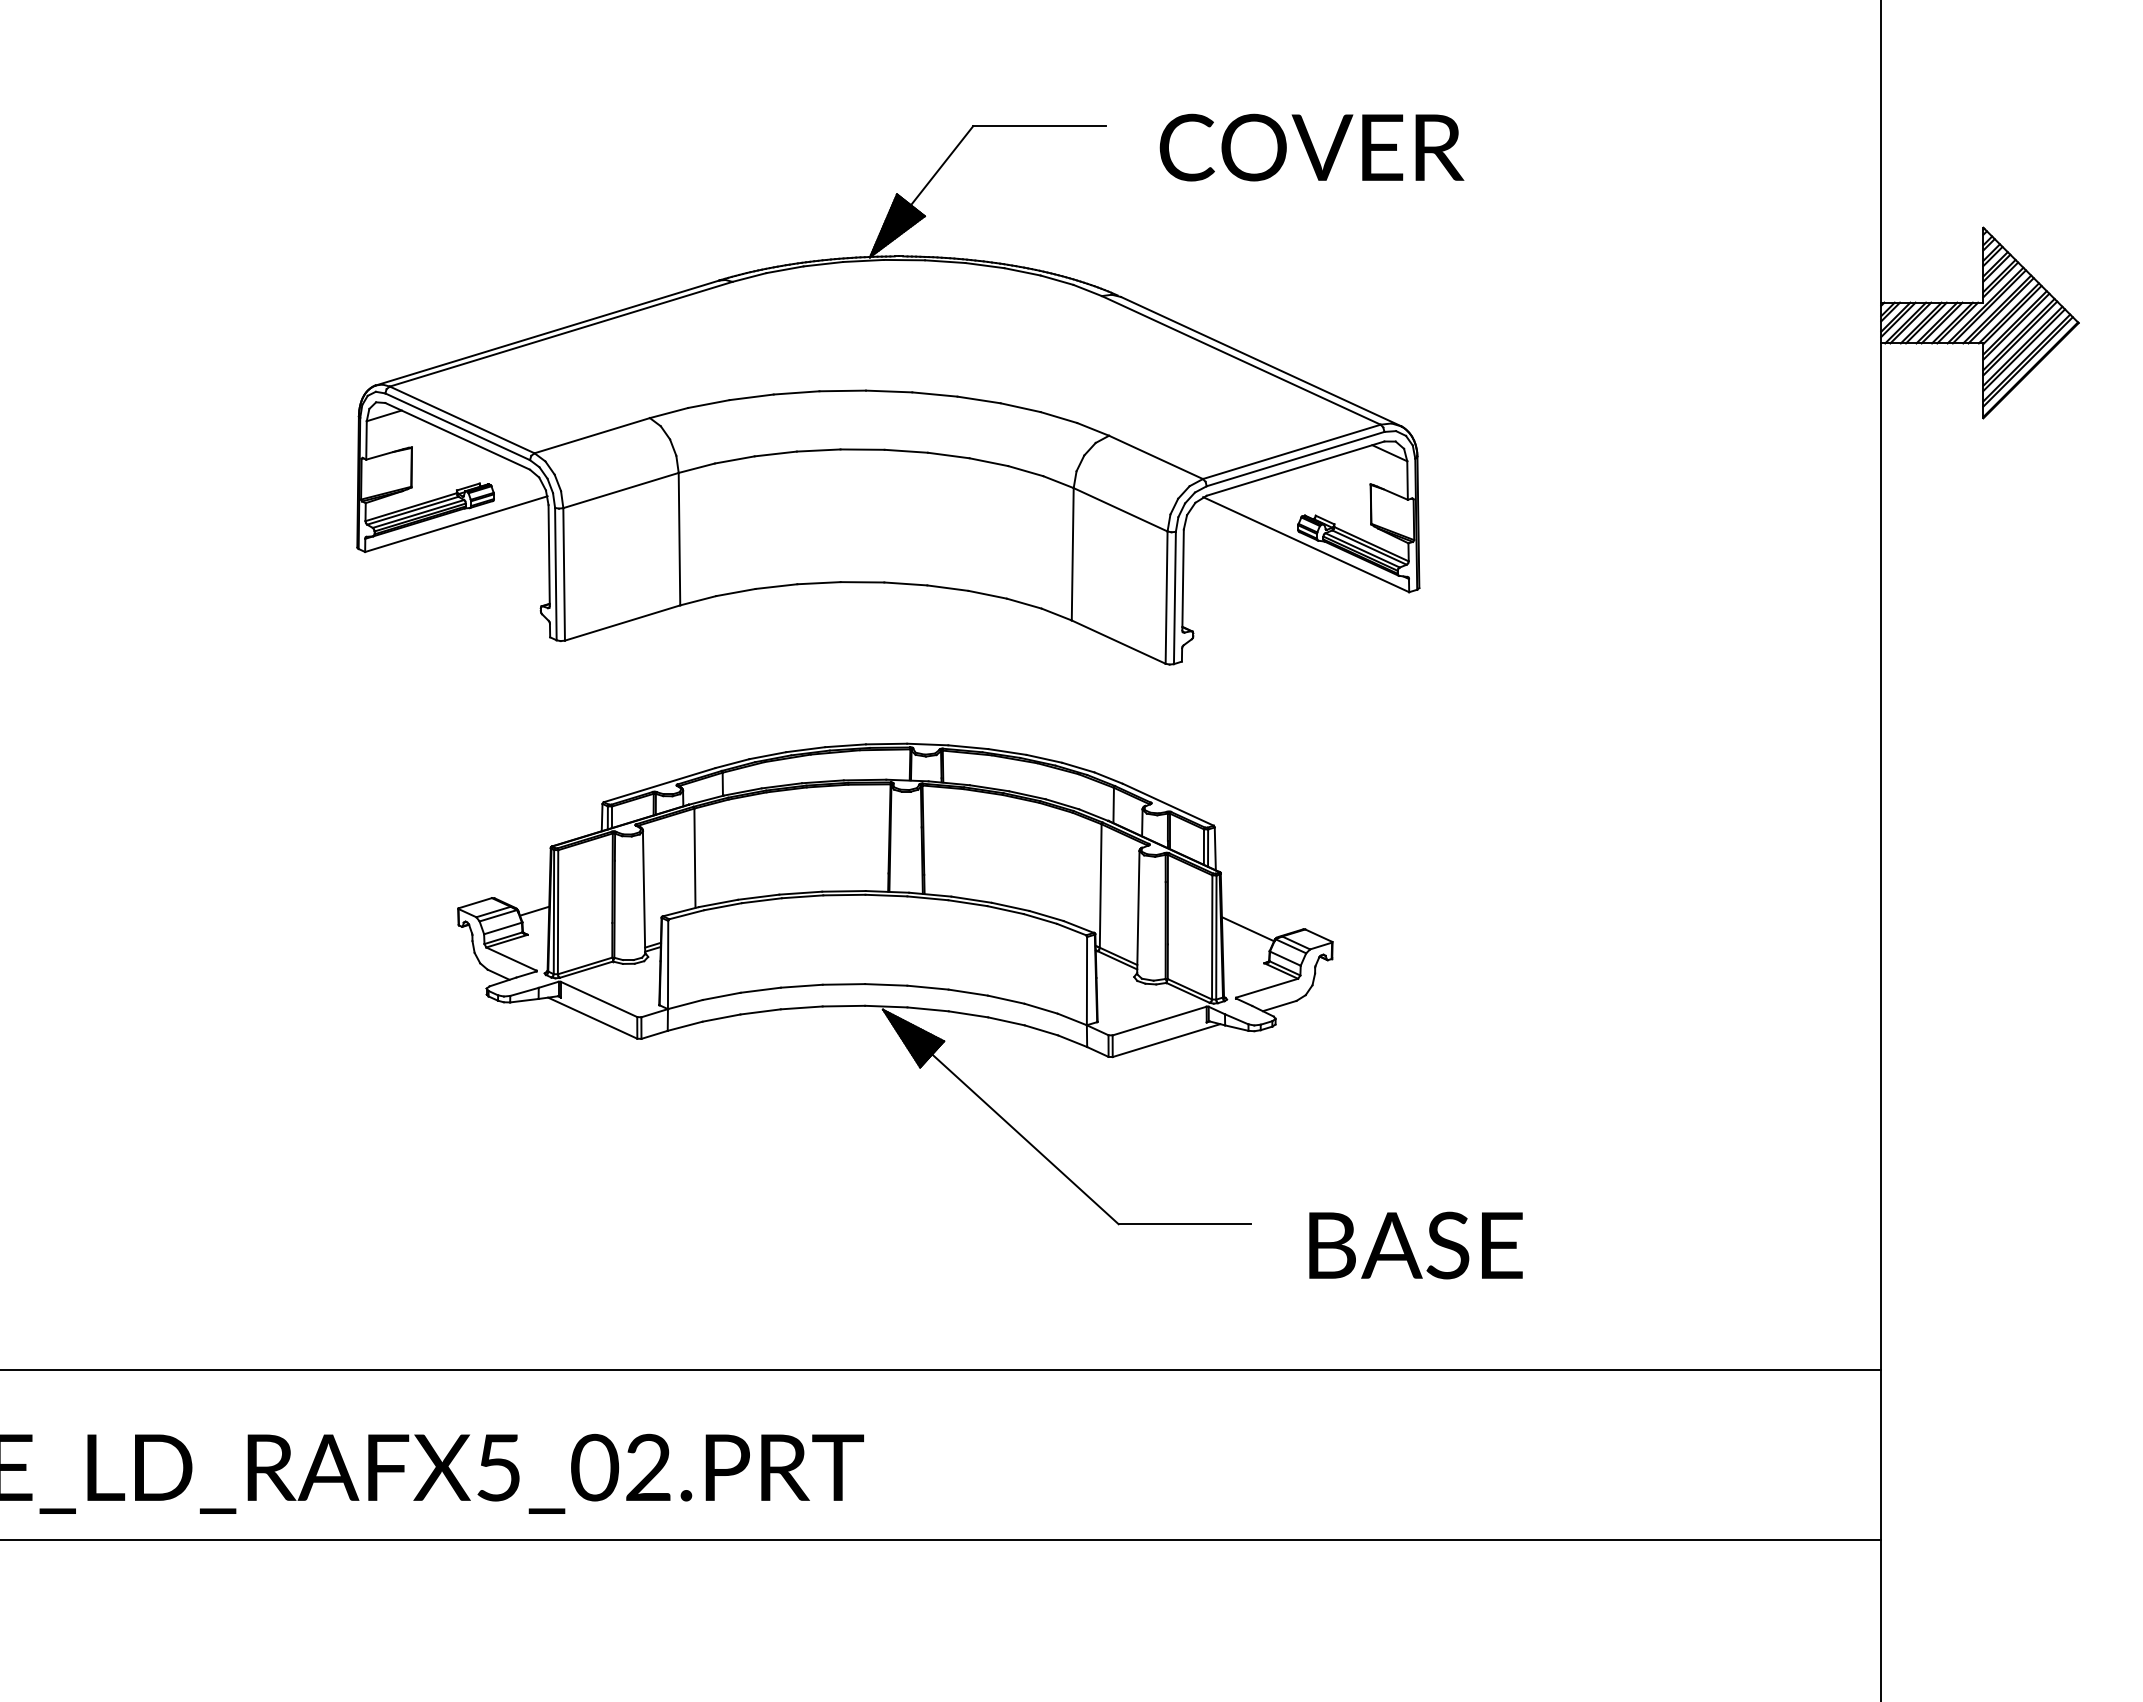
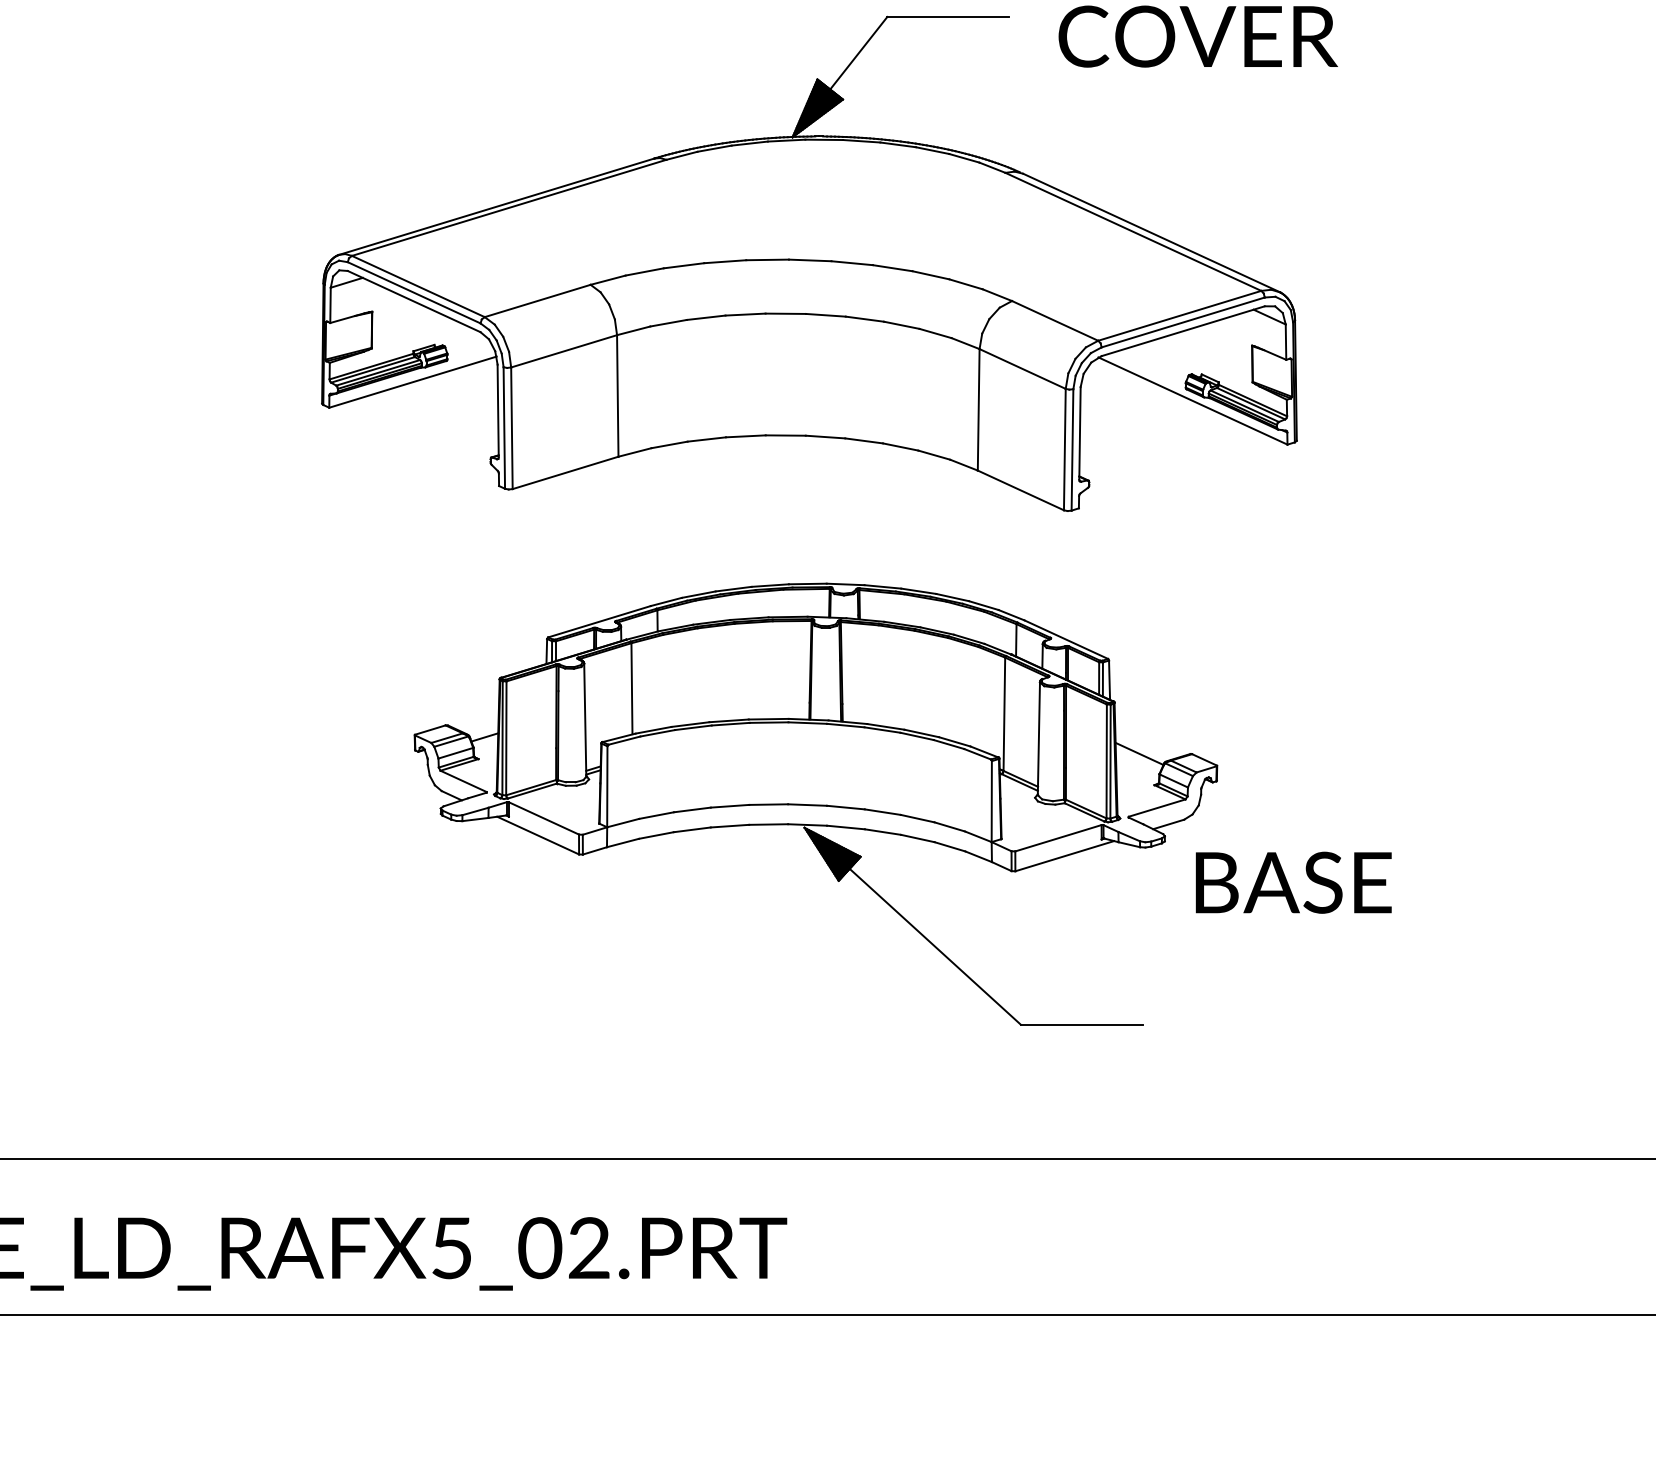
text: (1415, 1245) -> (1293, 882), moved

